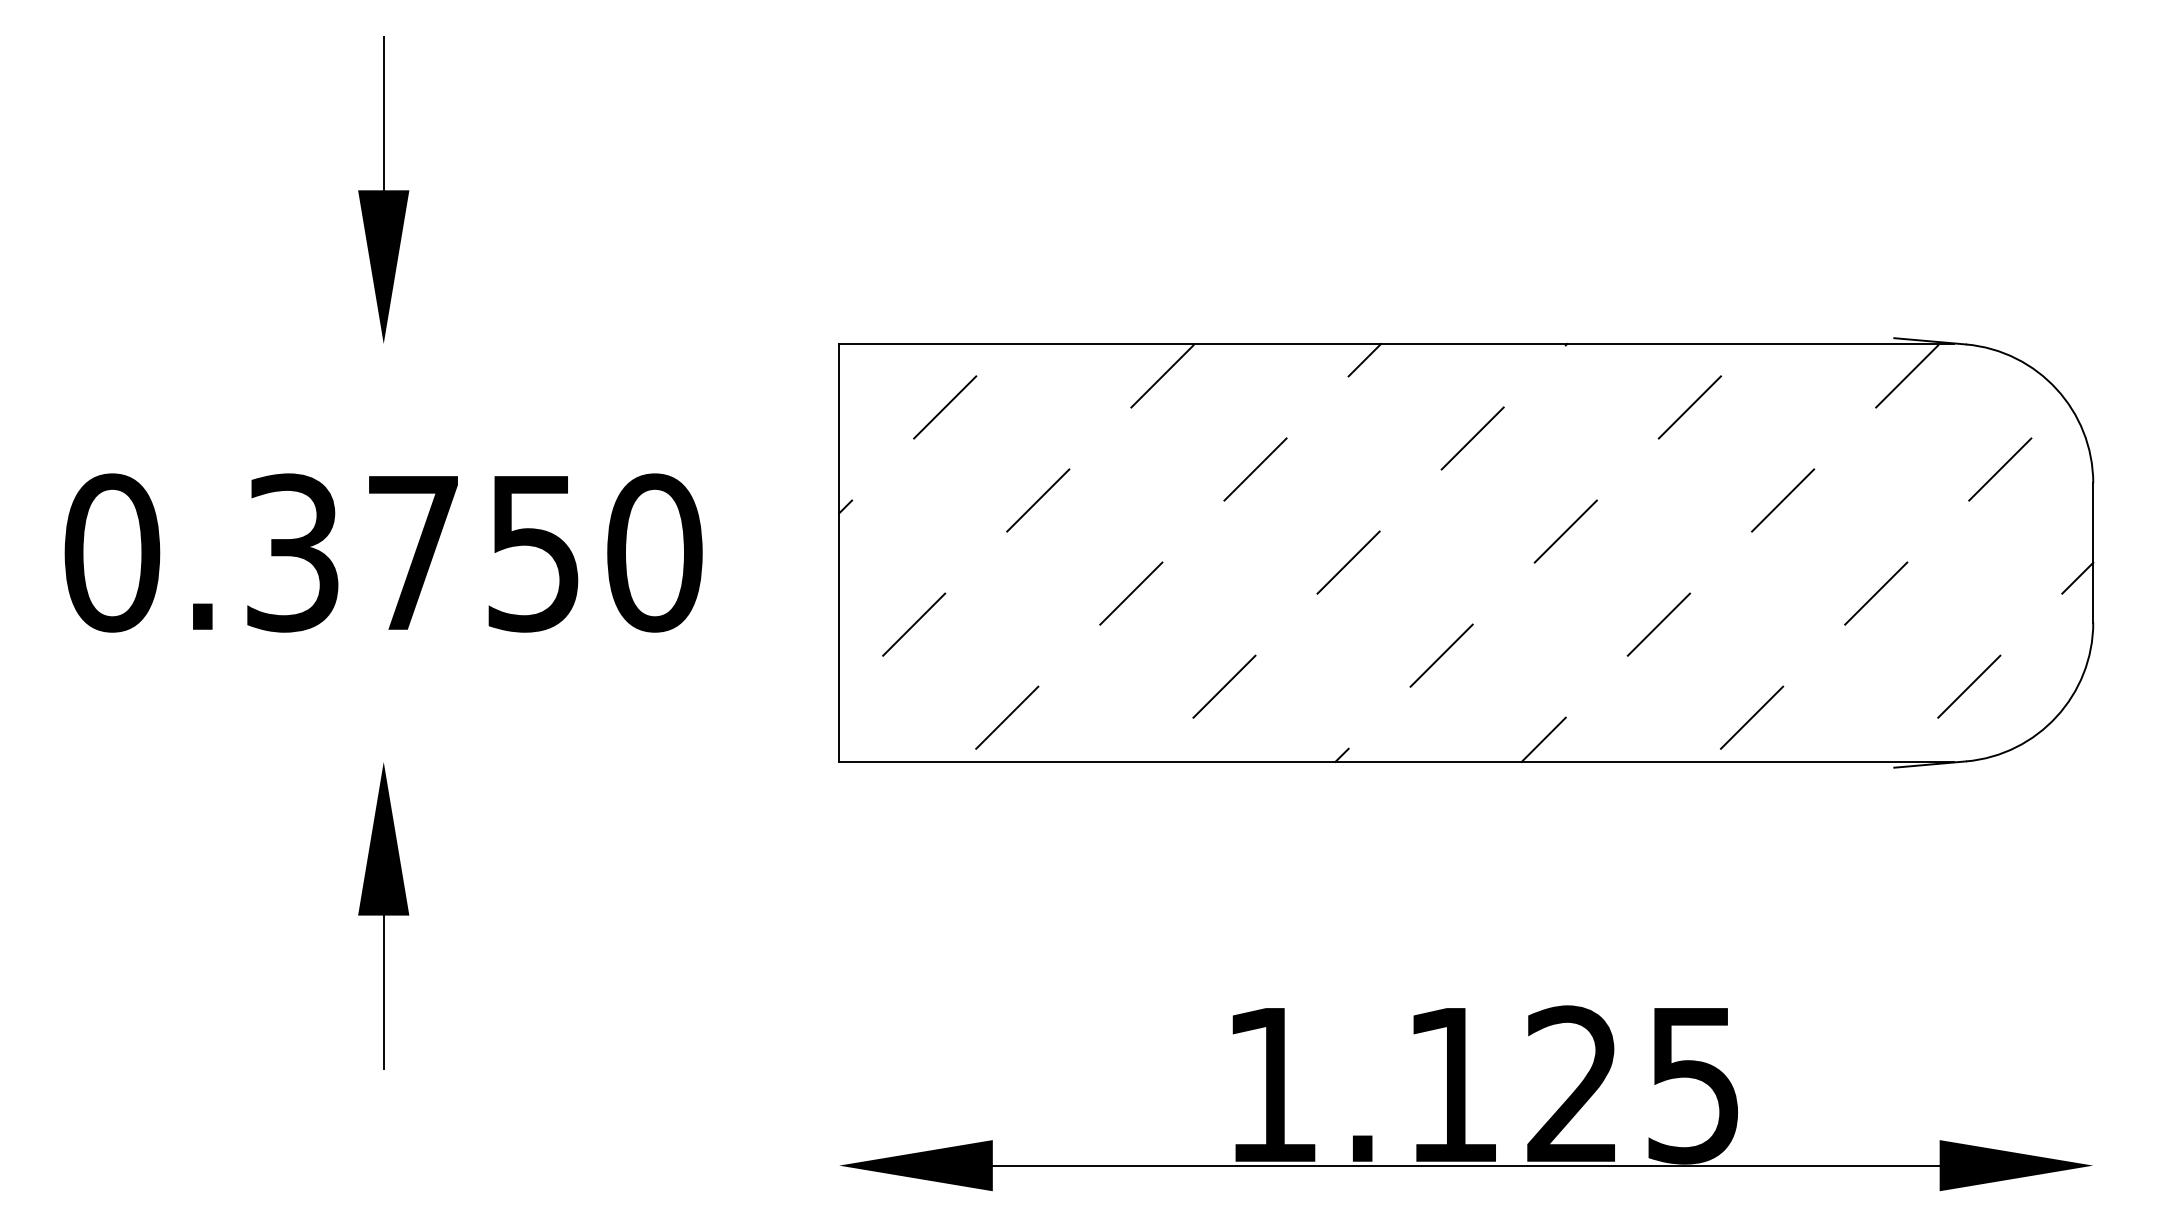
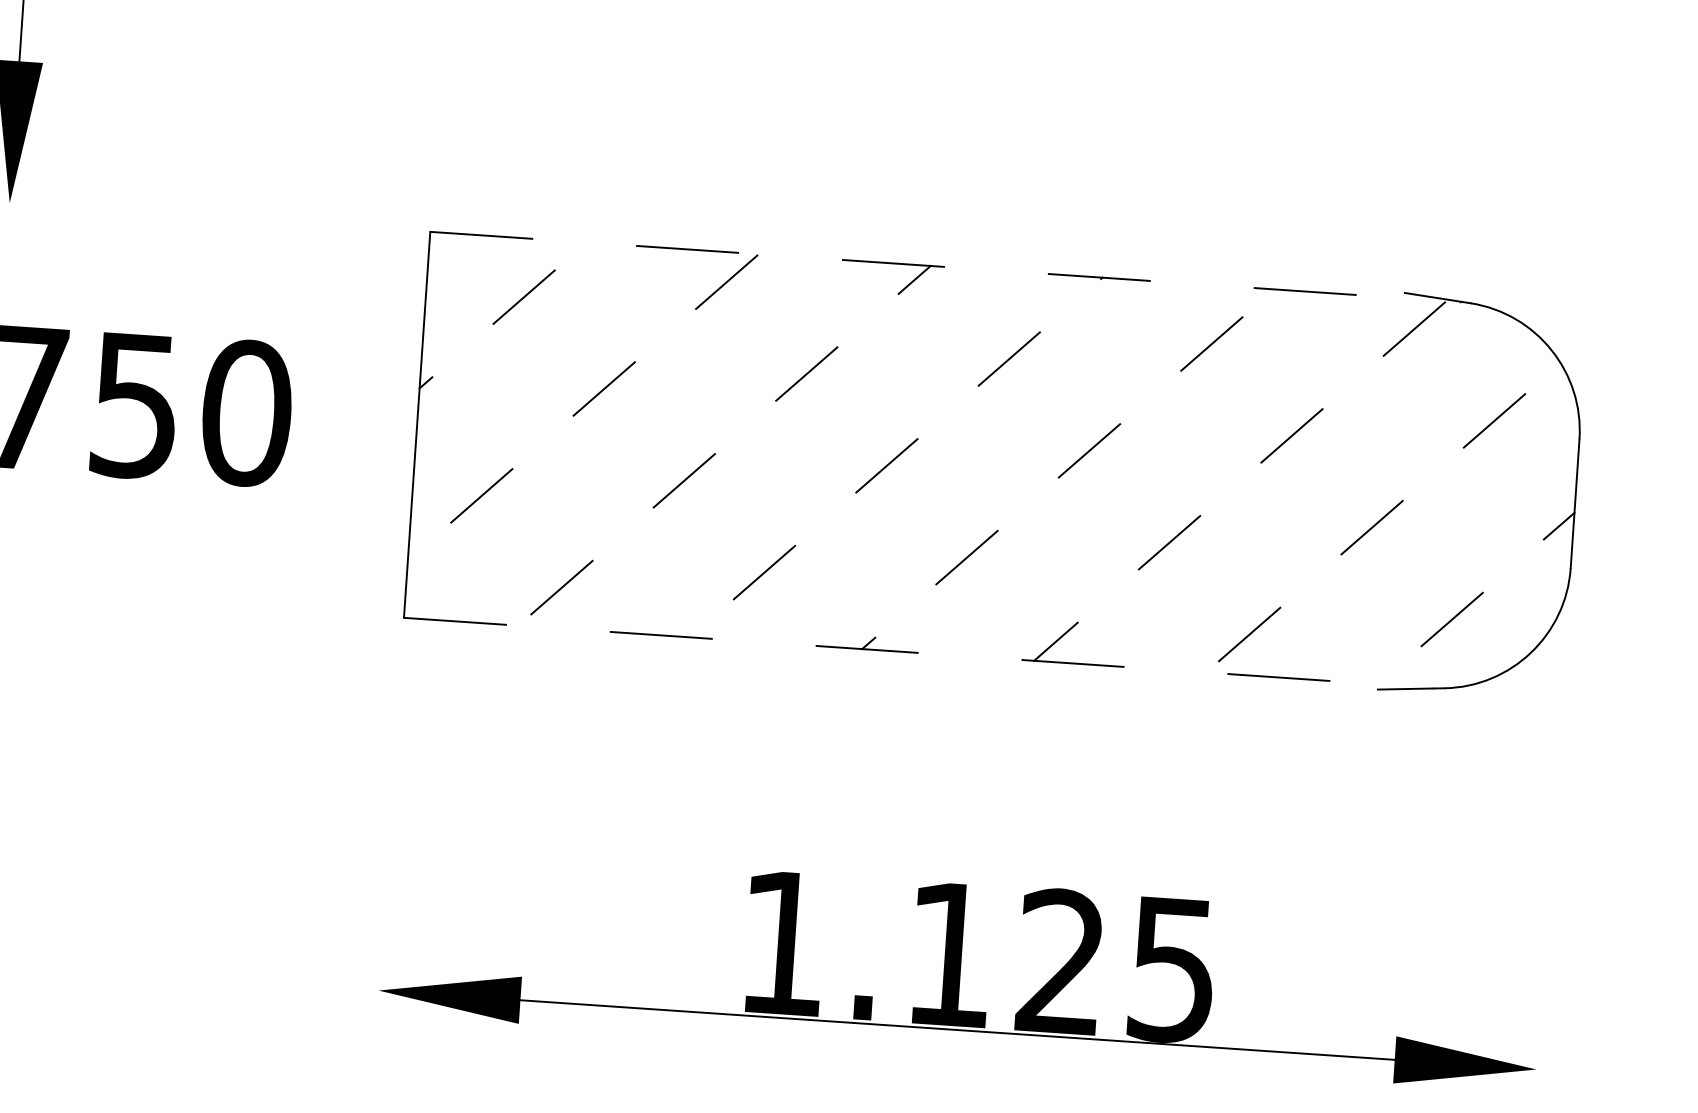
line: (1397, 343) -> (945, 266), solid -> dashed
line: (1397, 761) -> (919, 652), solid -> dashed

